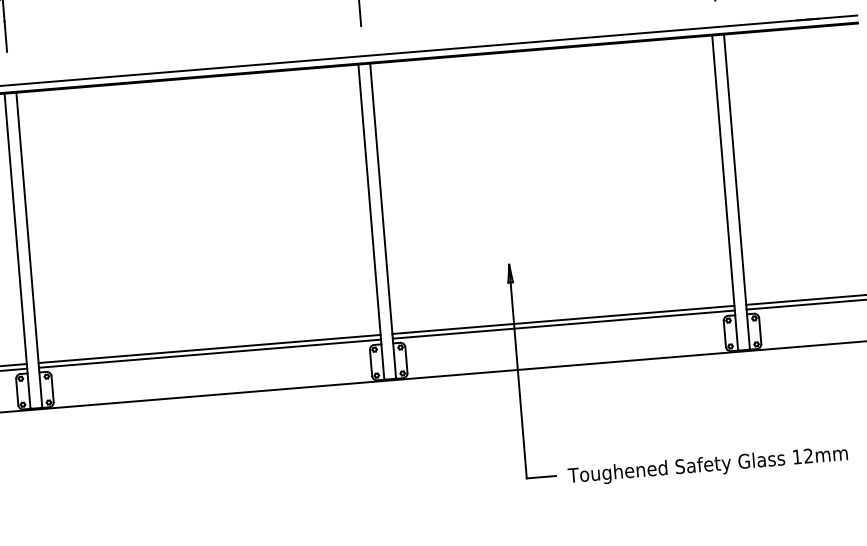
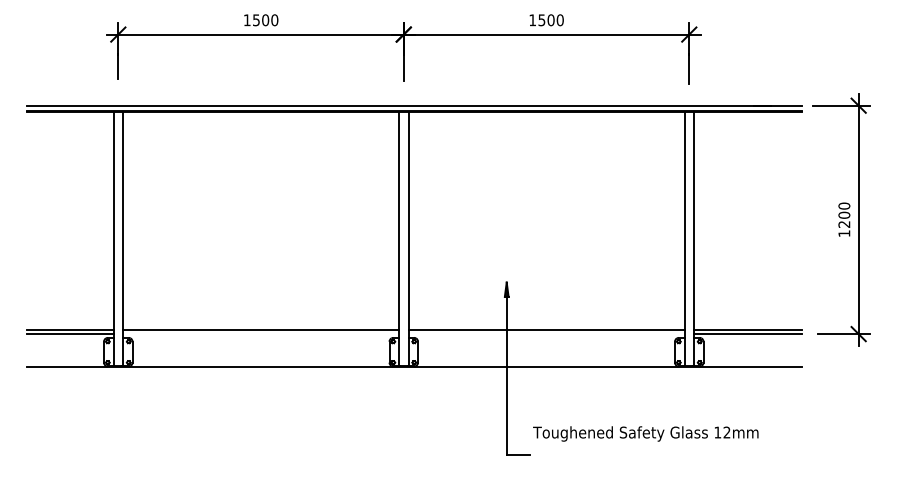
line: (563, 325) -> (546, 334), removed
line: (210, 354) -> (261, 334), removed
text: (707, 465) -> (645, 433), moved

